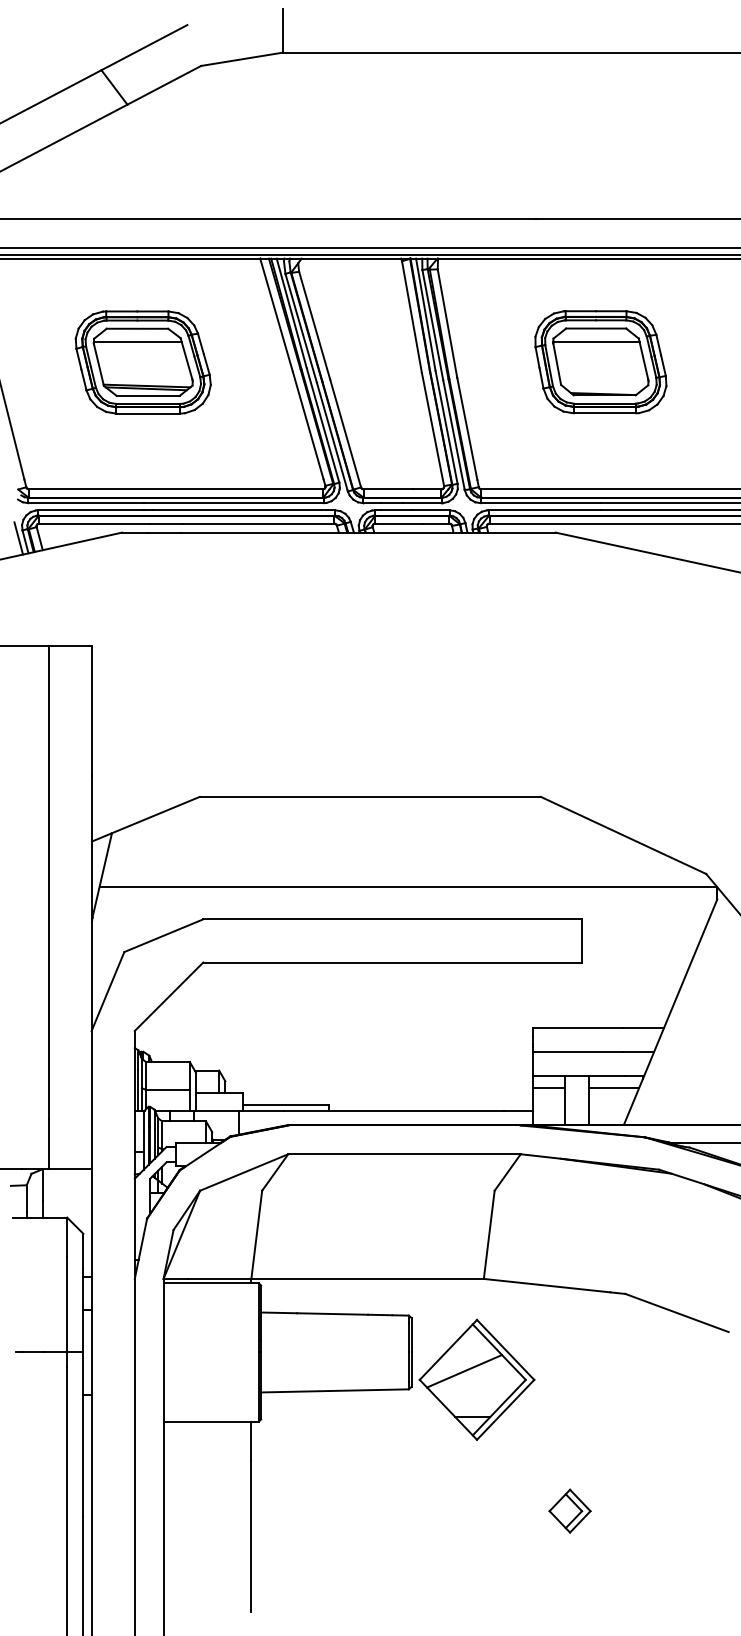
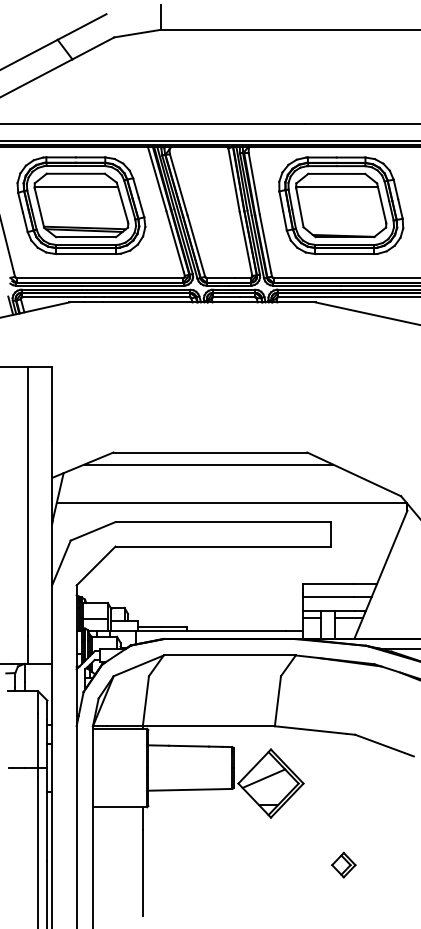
part: (143, 361) -> (81, 205), size x1.67
part: (601, 361) -> (341, 205), size x1.67
line: (366, 818) -> (208, 464), added
part: (569, 1510) -> (343, 864), moved

